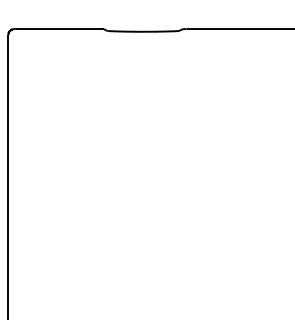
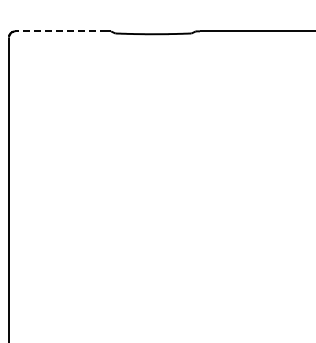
line: (57, 29) -> (61, 31), solid -> dashed

